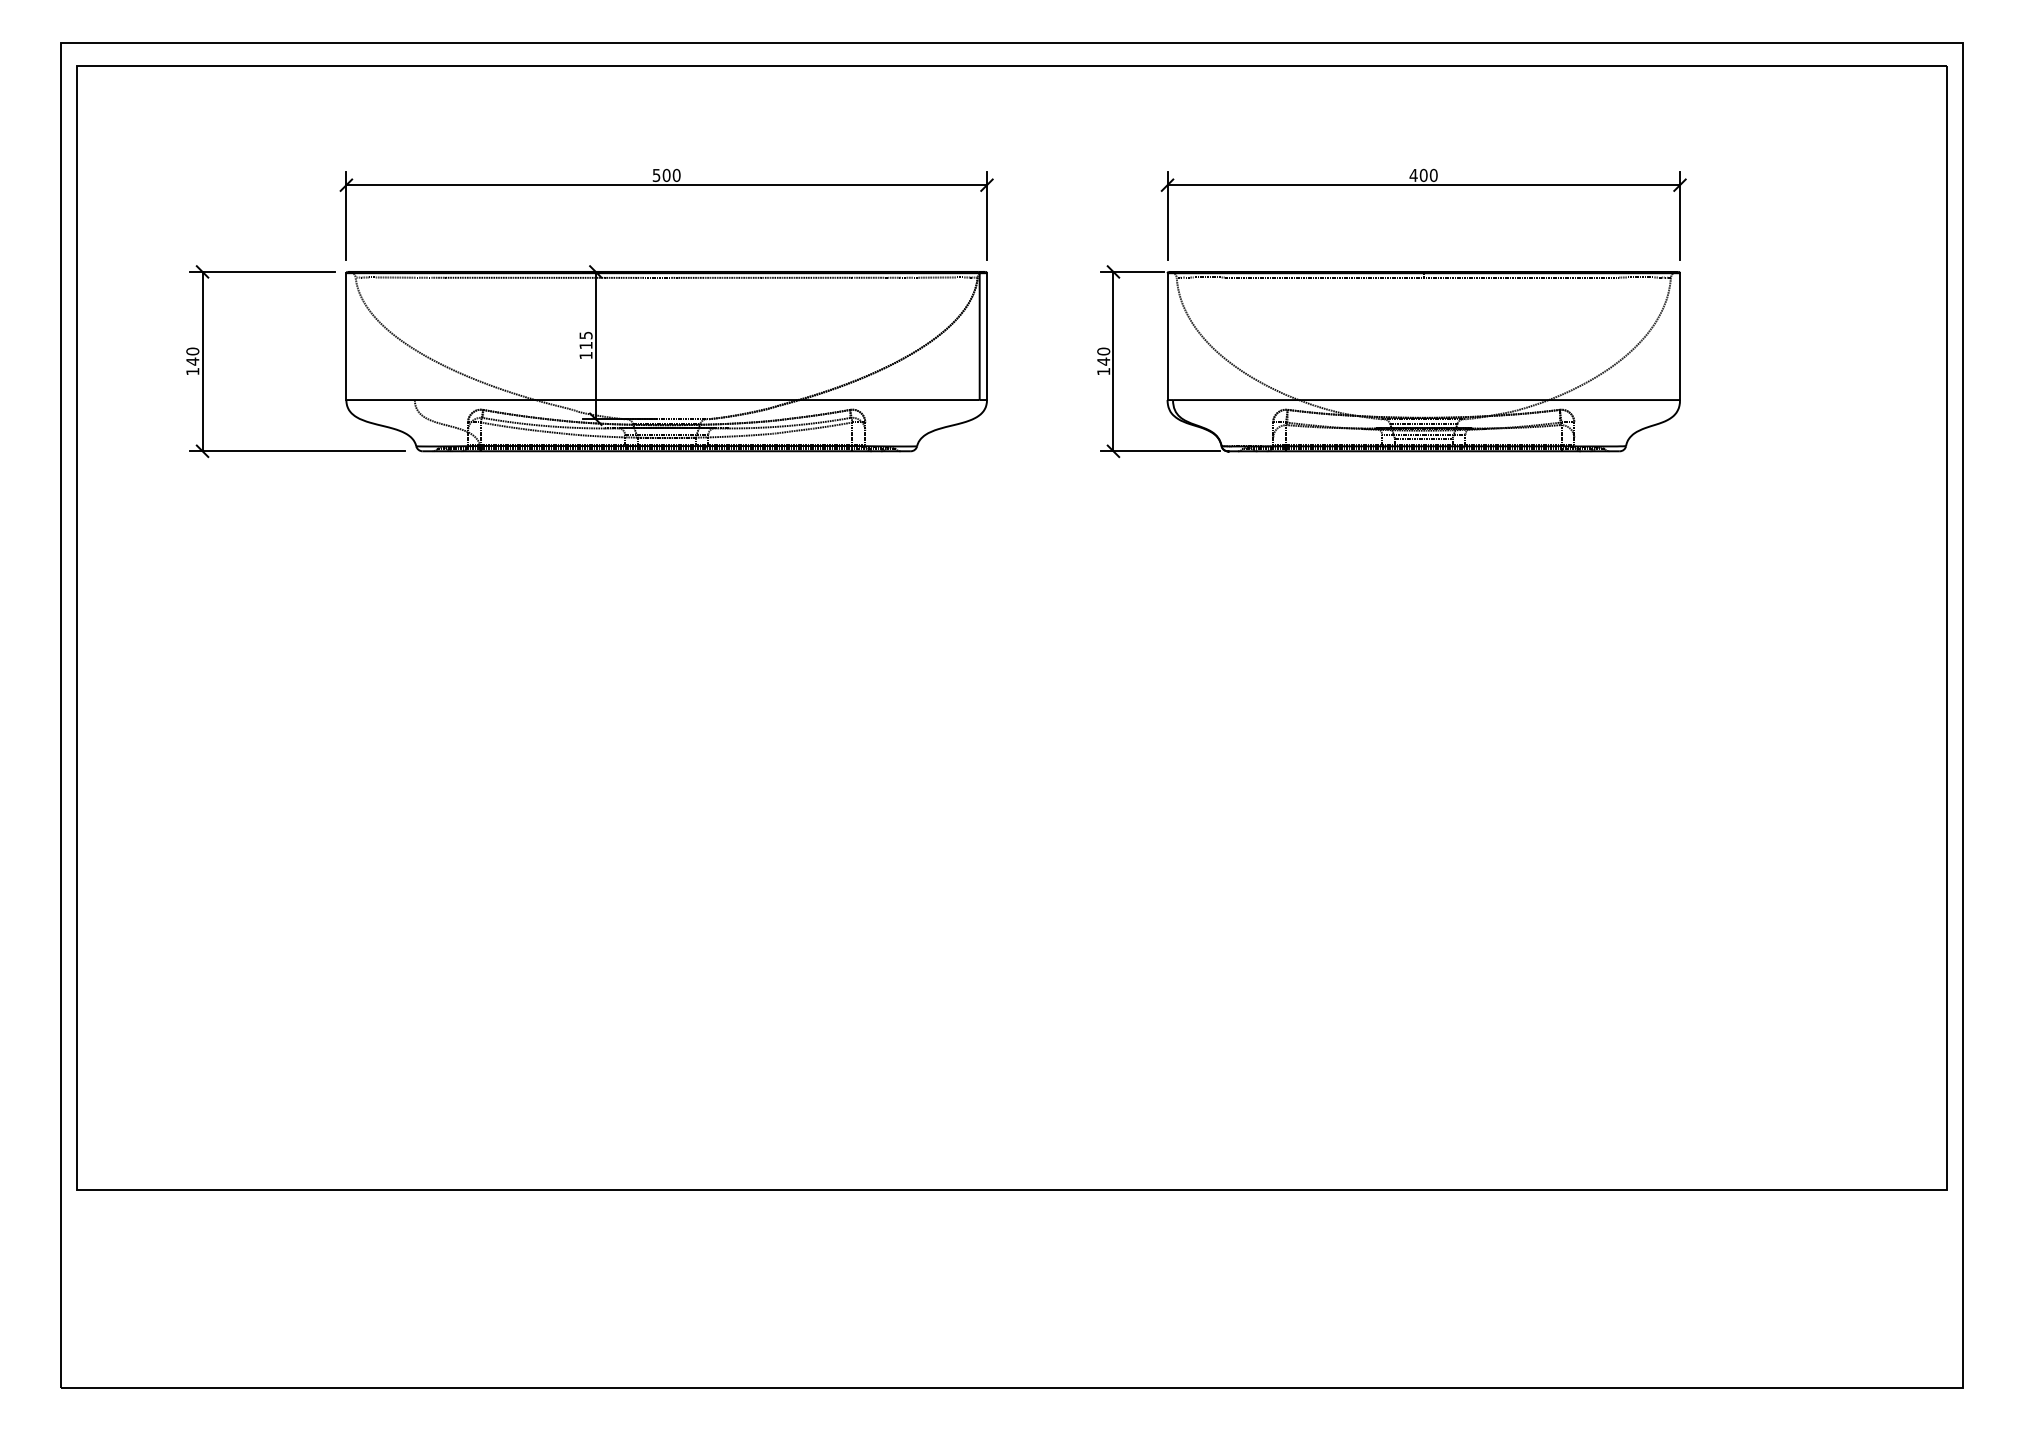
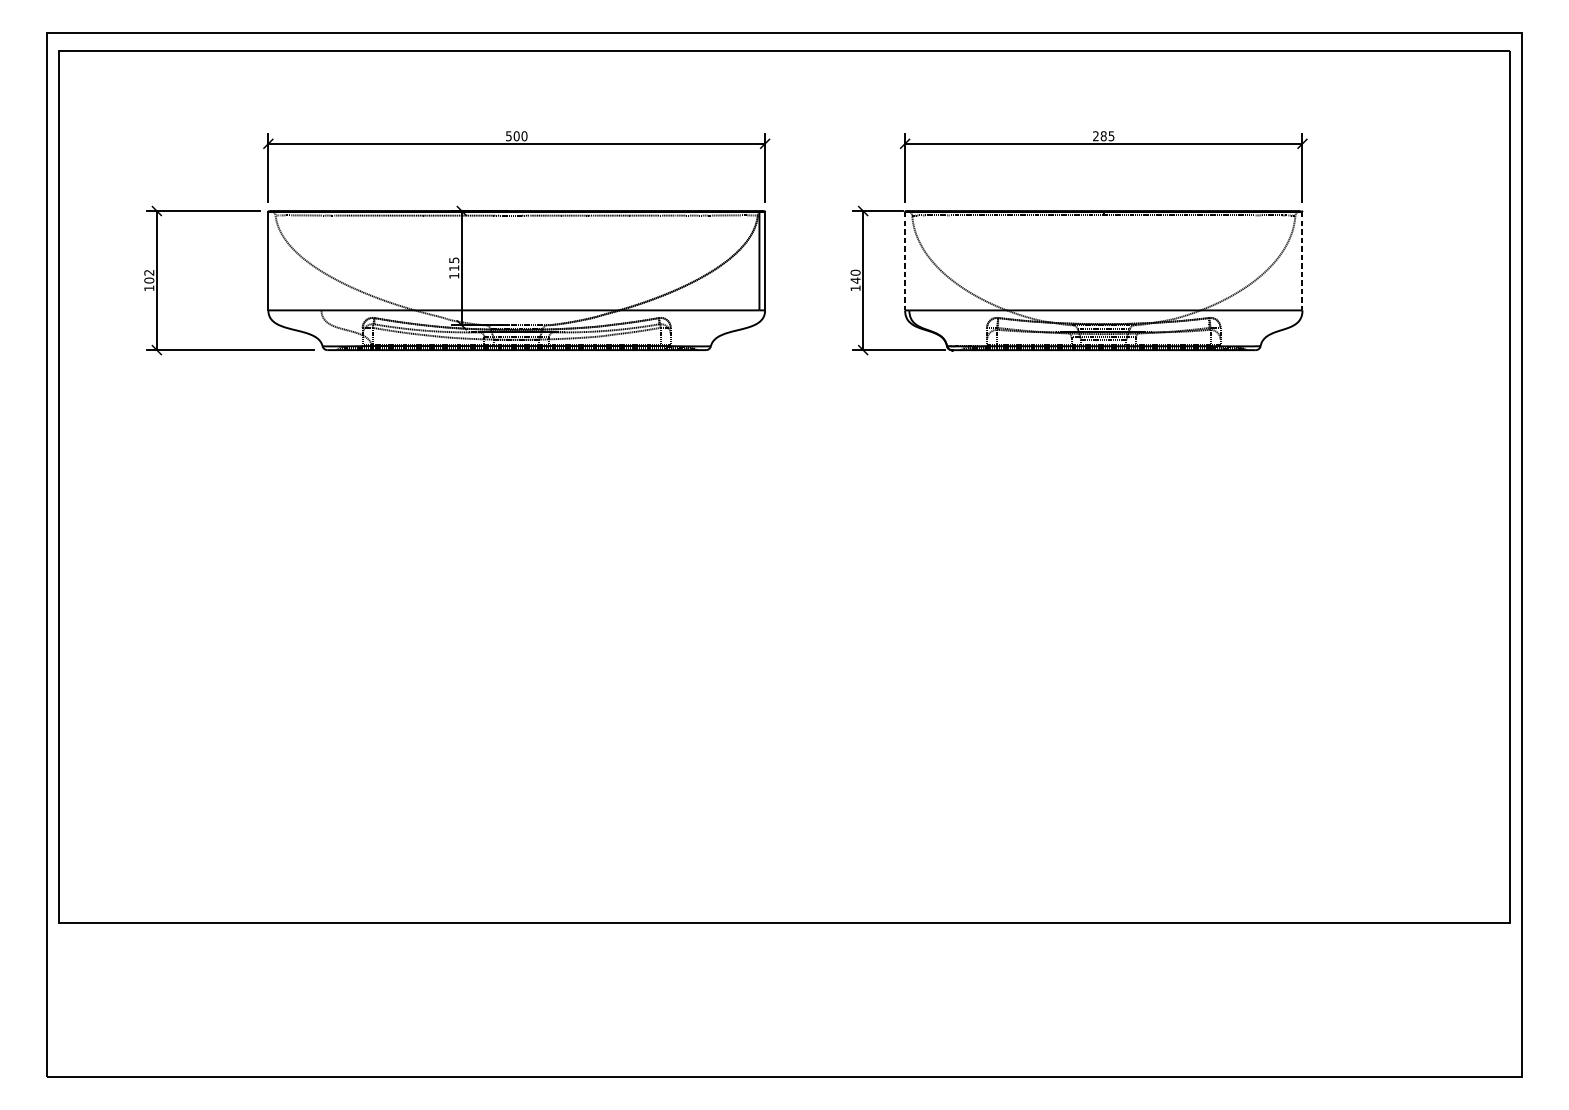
text: (1423, 174) -> (1103, 135), 400 -> 285
line: (1167, 337) -> (905, 261), solid -> dashed
line: (1680, 337) -> (1302, 261), solid -> dashed
text: (192, 356) -> (149, 276), 140 -> 102

